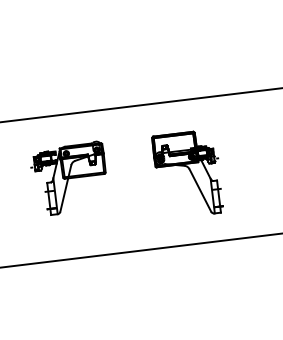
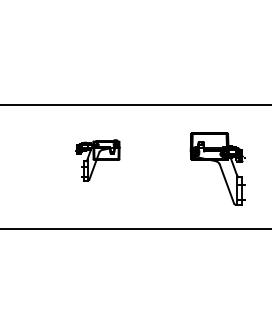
part: (187, 173) -> (217, 168), moved
part: (69, 178) -> (97, 160), size x0.7

